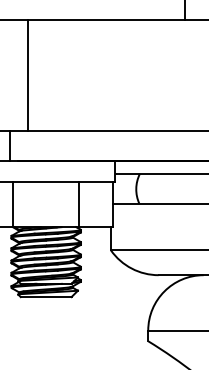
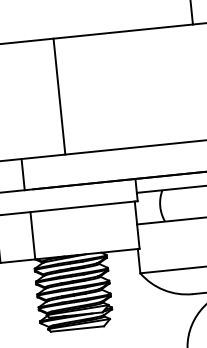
line: (28, 75) -> (59, 96), moved
line: (79, 204) -> (102, 228), removed

